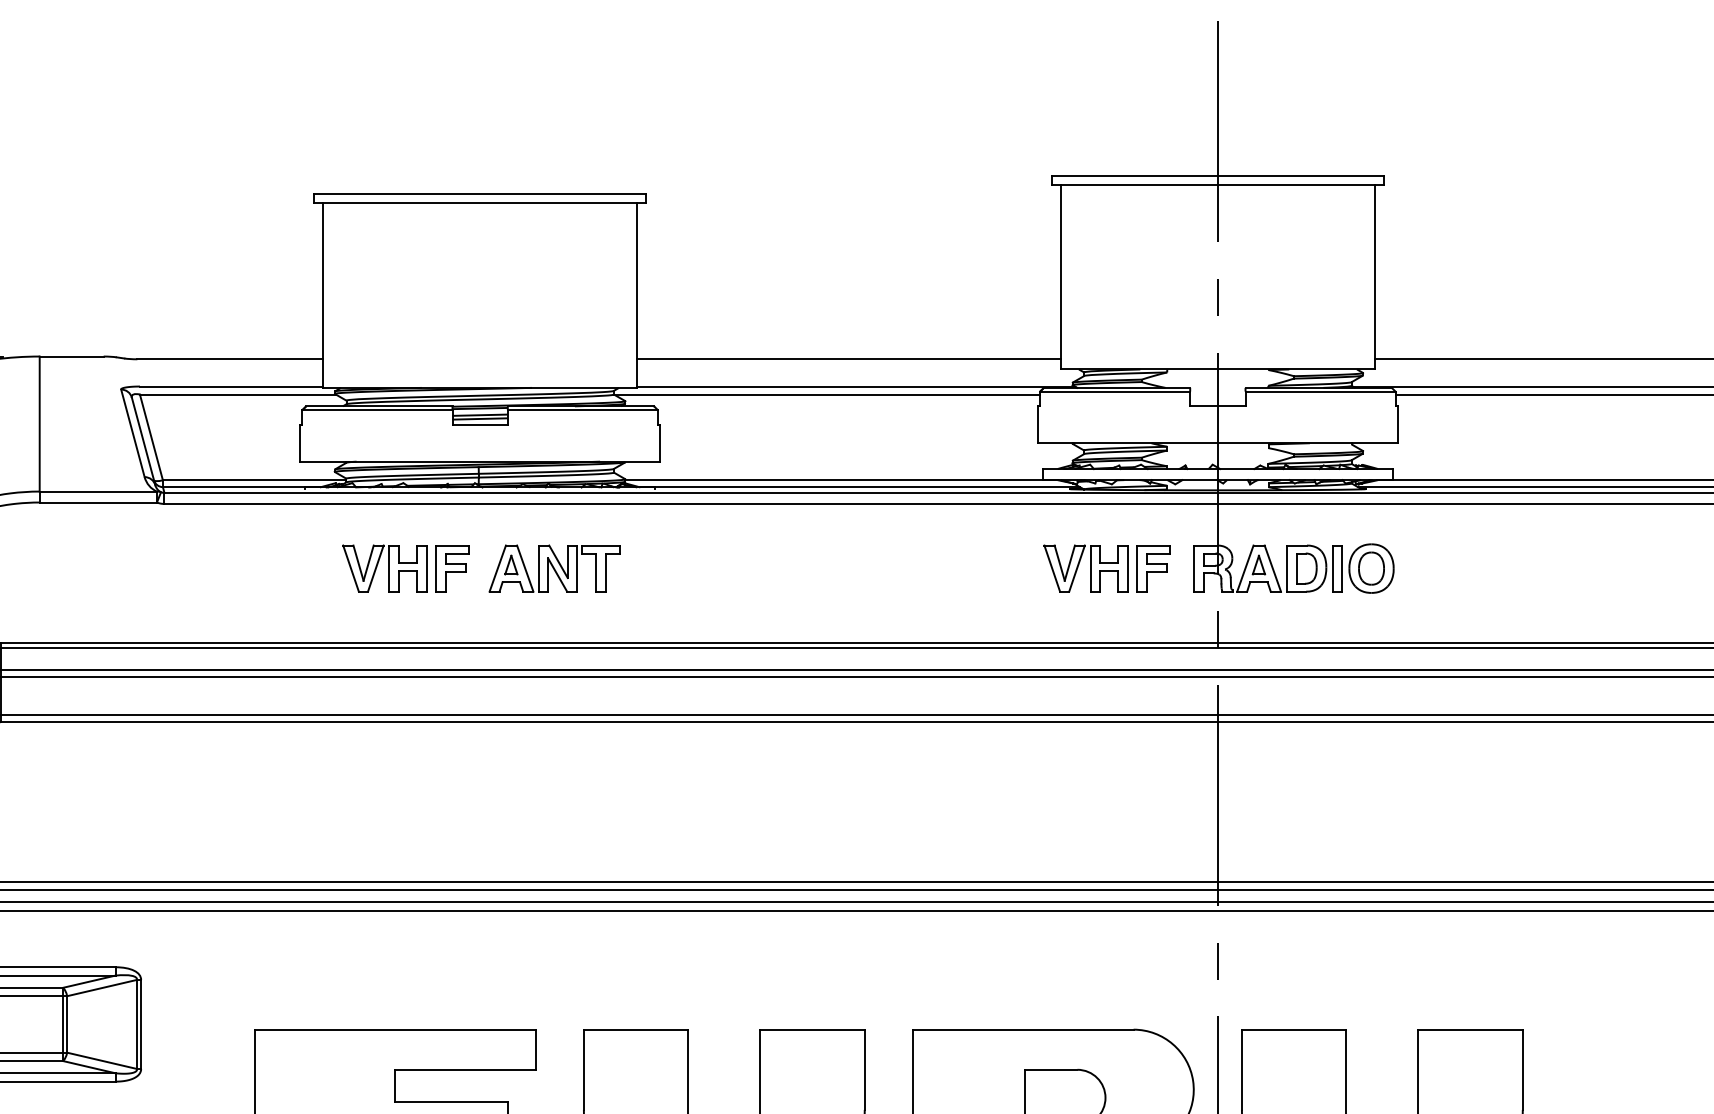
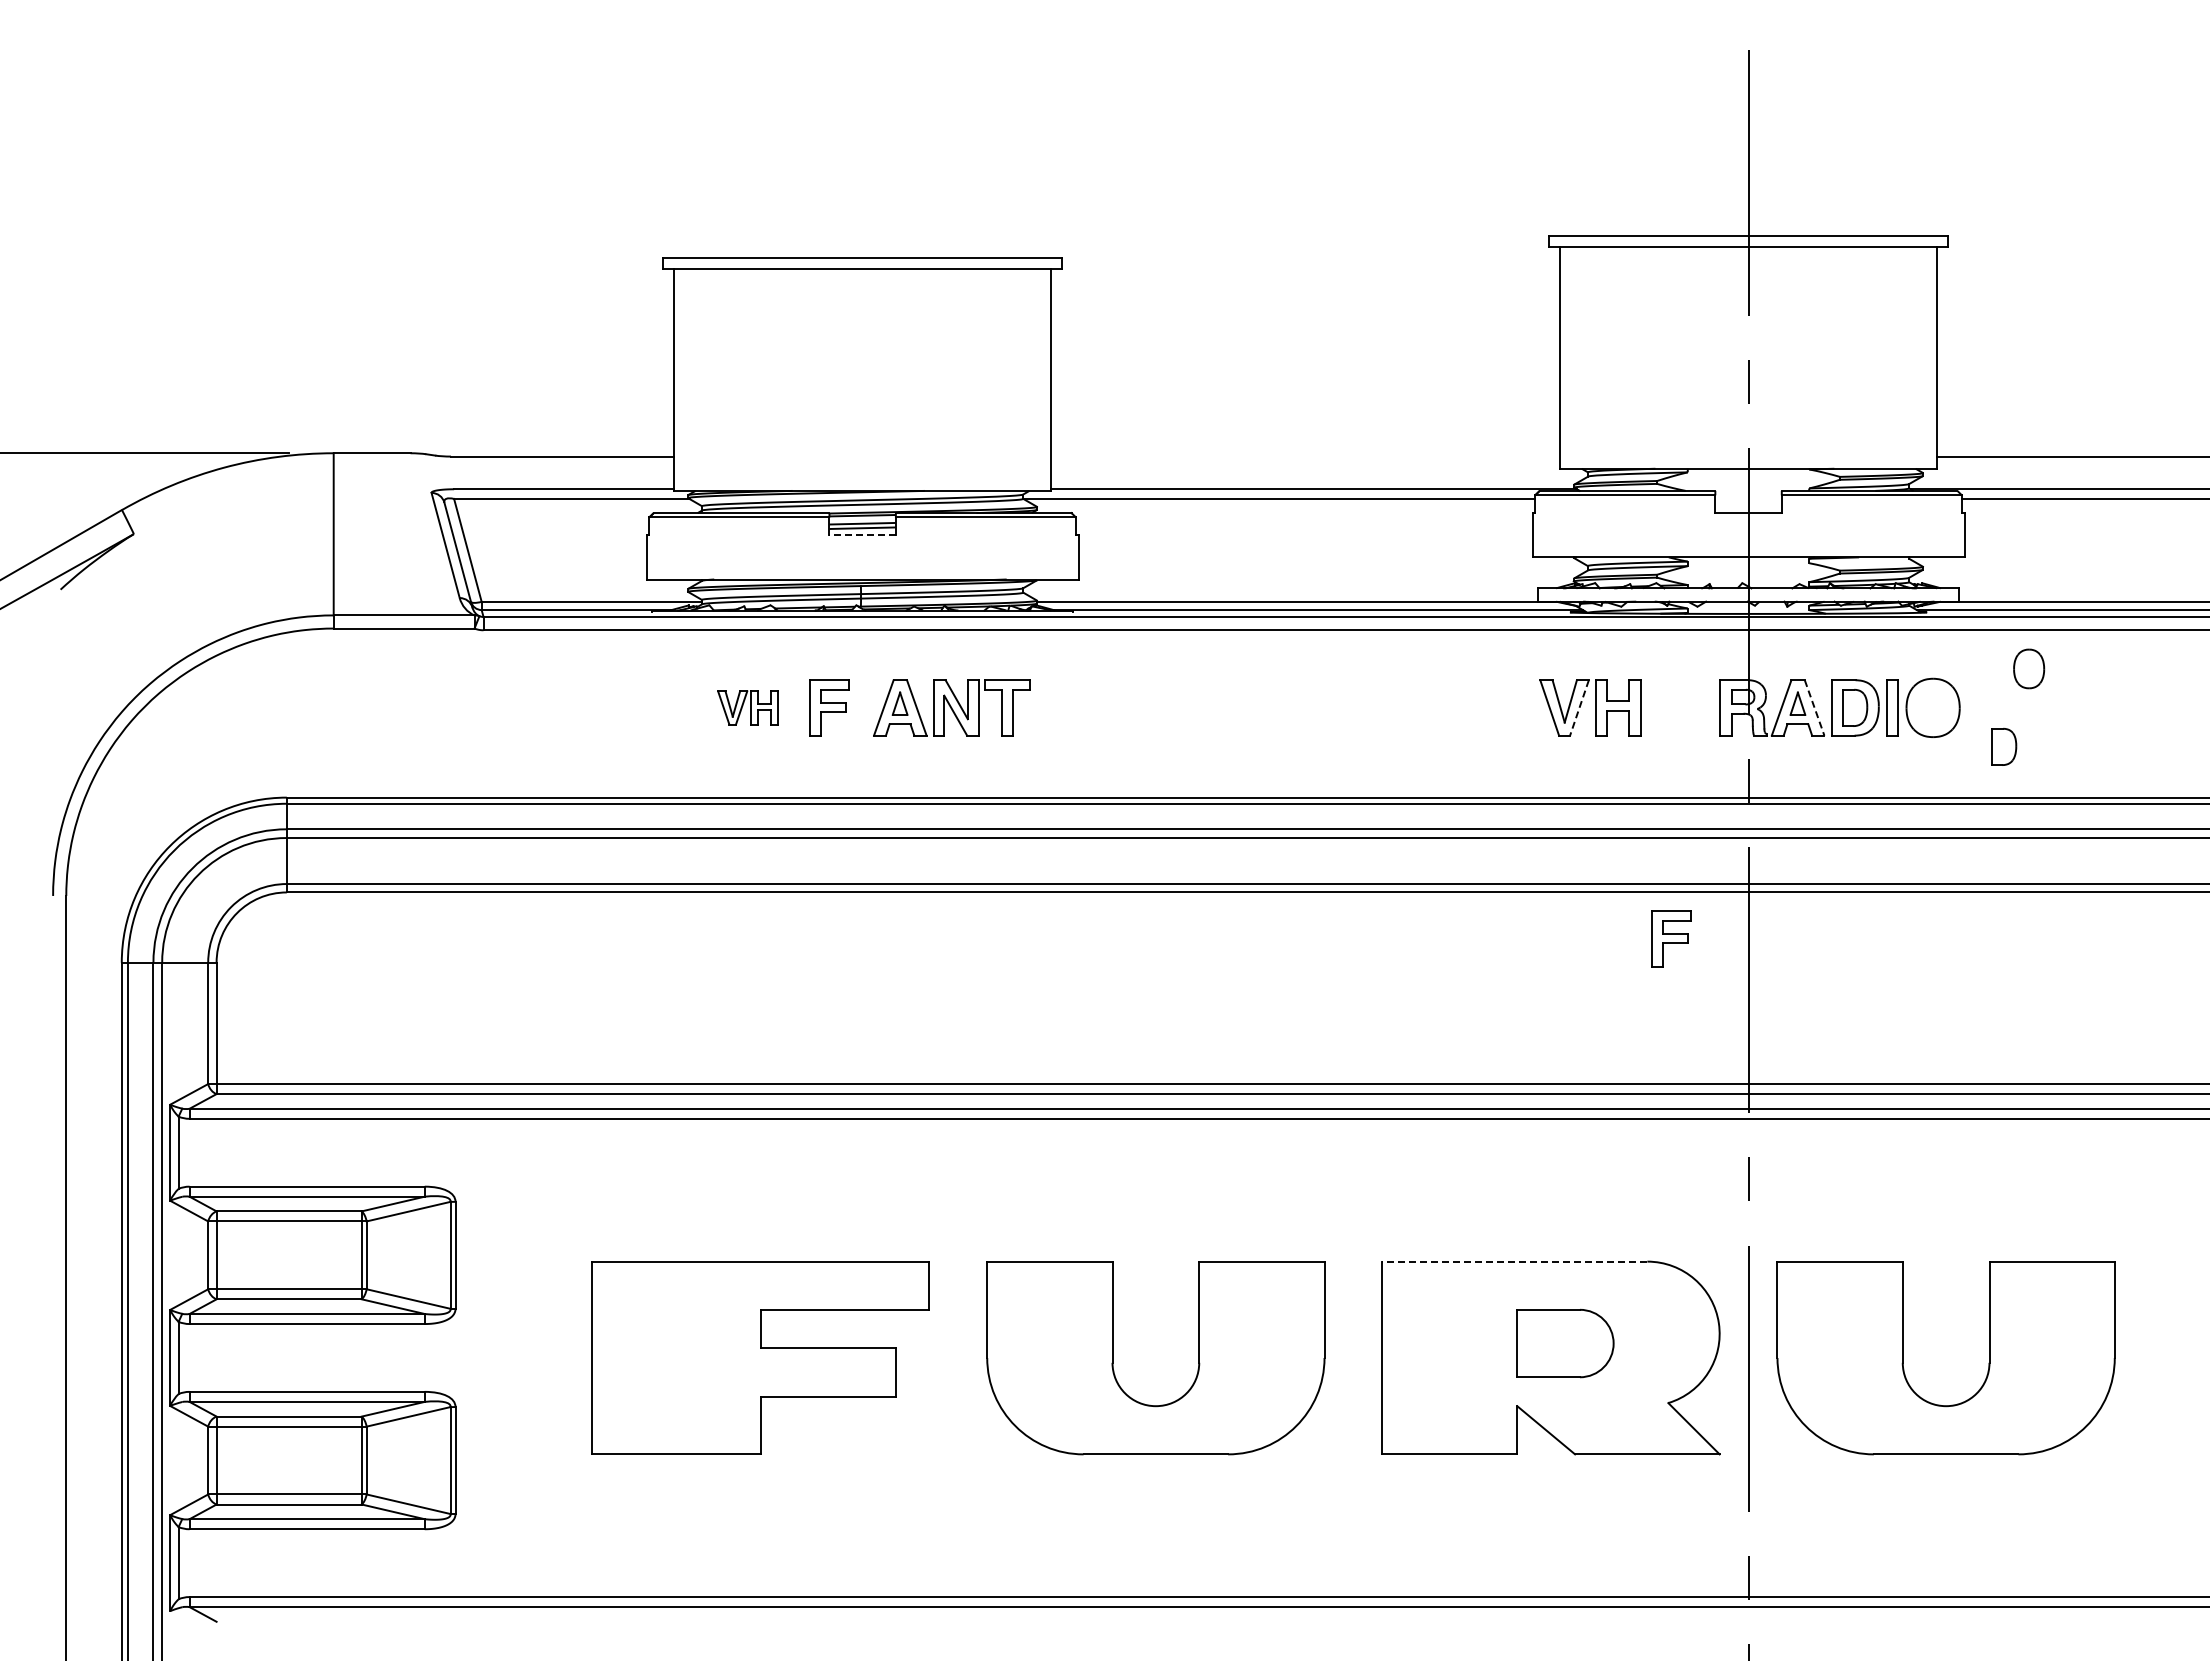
line: (848, 359) -> (1305, 456), removed
line: (480, 425) -> (862, 535), solid -> dashed
part: (384, 568) -> (747, 707), size x0.6
part: (1153, 568) -> (1671, 938), moved
part: (1371, 568) -> (2029, 668), moved
line: (1077, 569) -> (1579, 708), solid -> dashed
line: (1272, 569) -> (1814, 708), solid -> dashed
part: (1430, 600) -> (2004, 746), added
line: (1022, 1029) -> (1514, 1261), solid -> dashed

